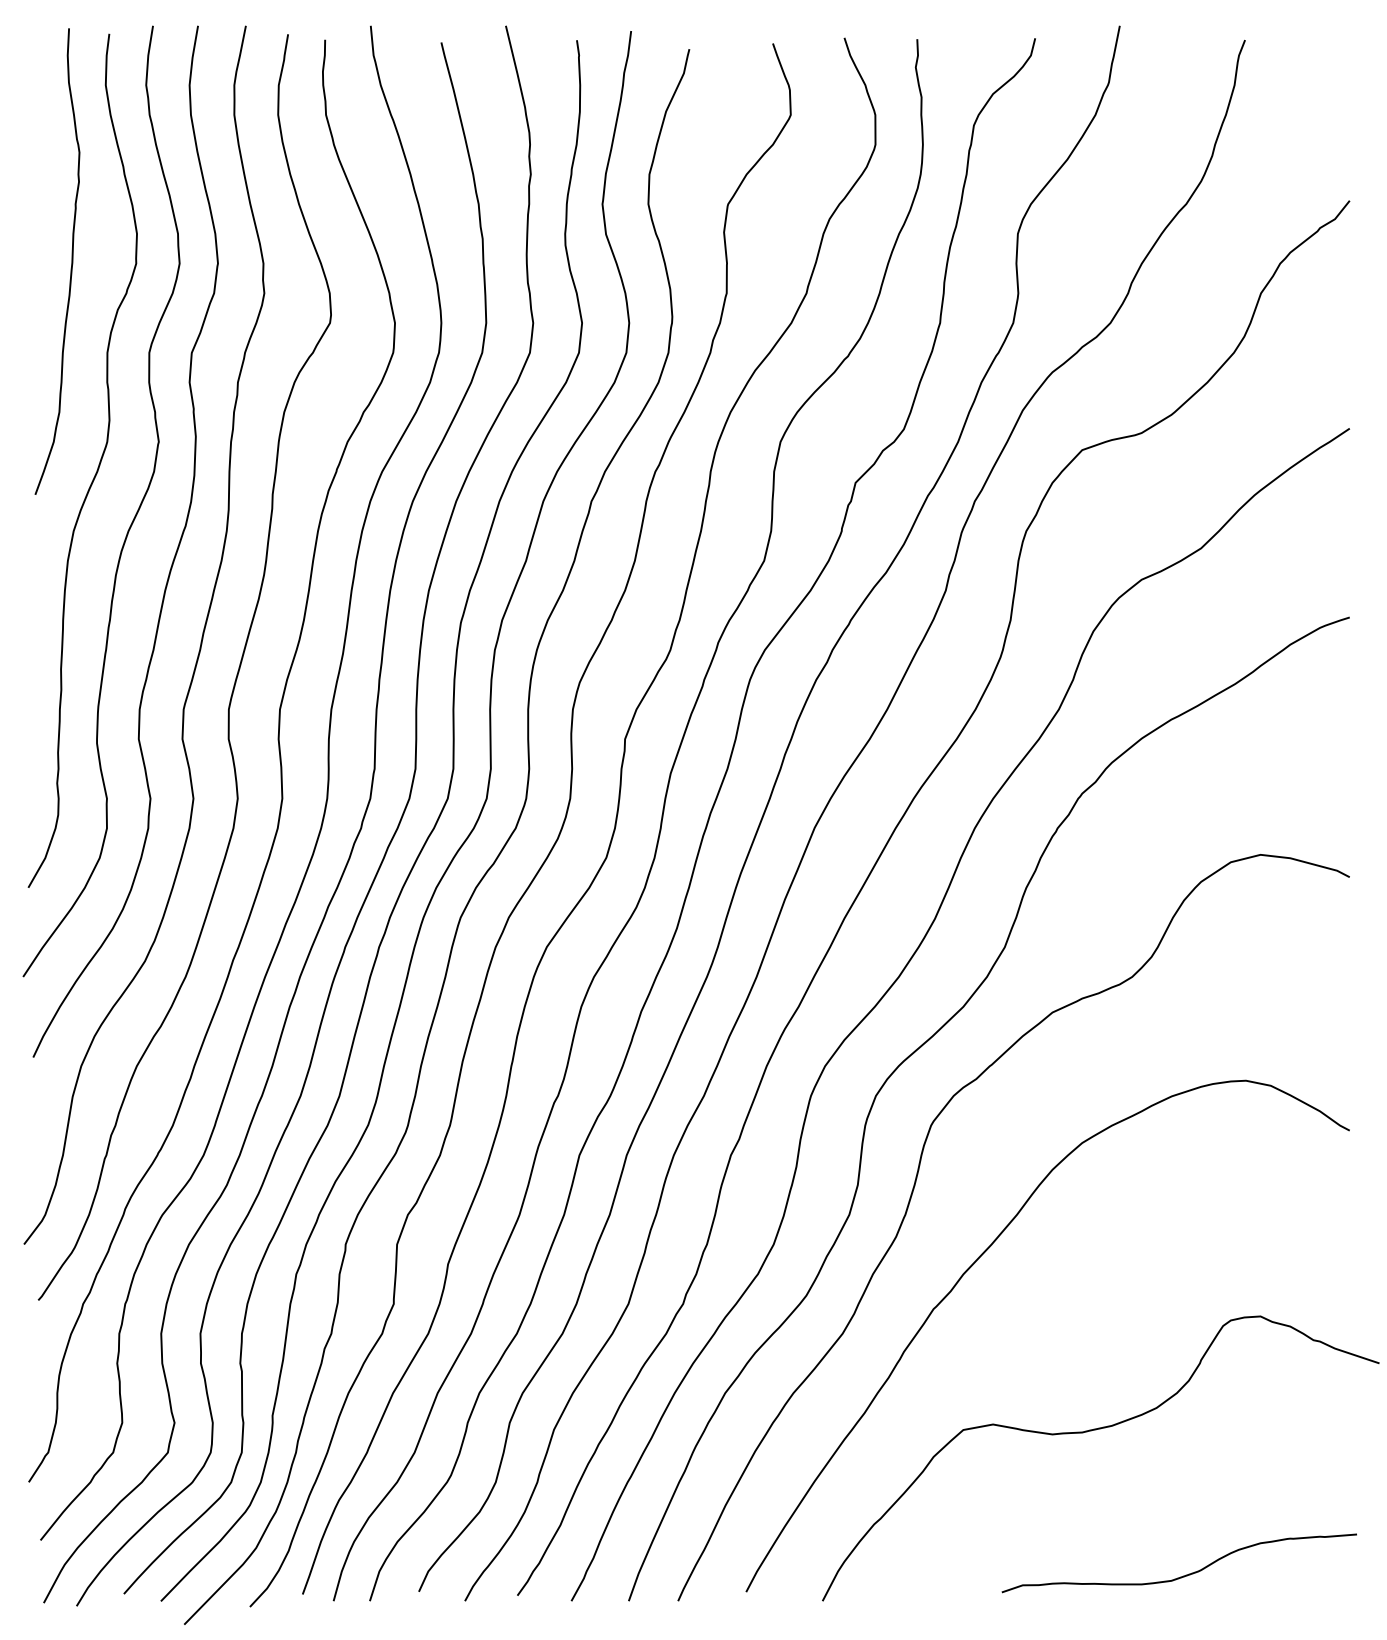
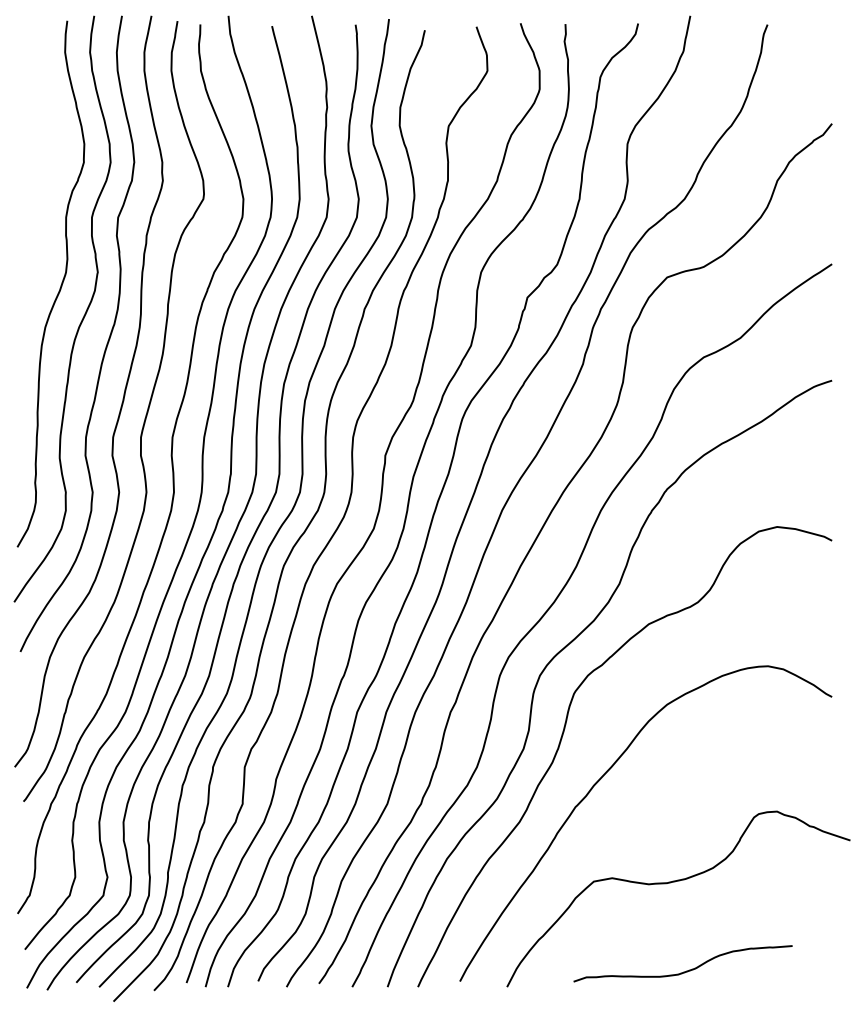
curve: (70, 262) -> (43, 161), removed
curve: (1184, 1574) -> (686, 970), moved

